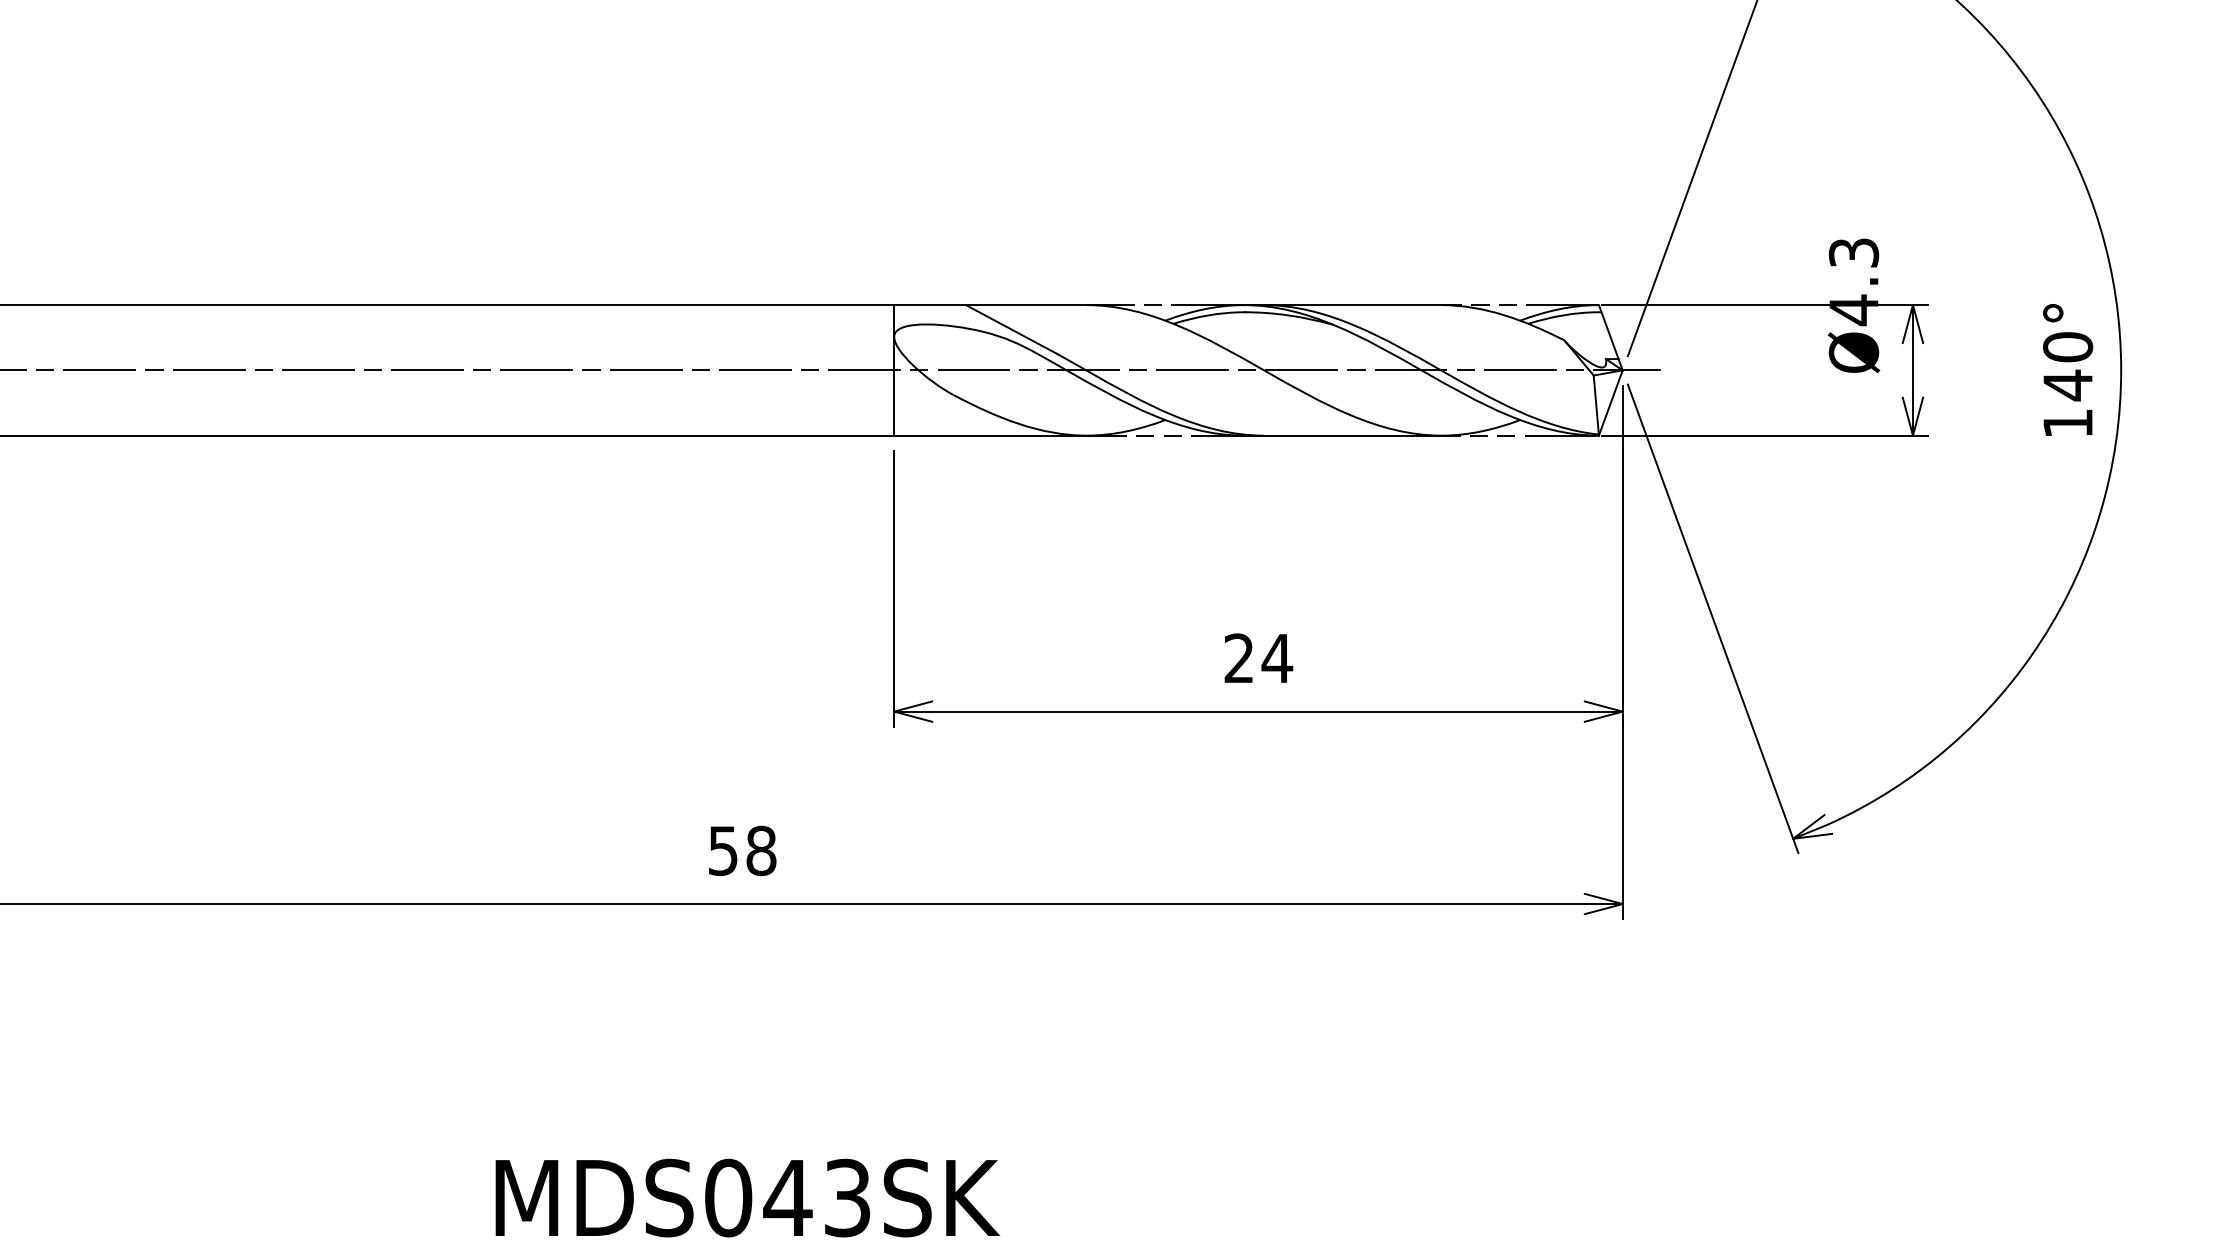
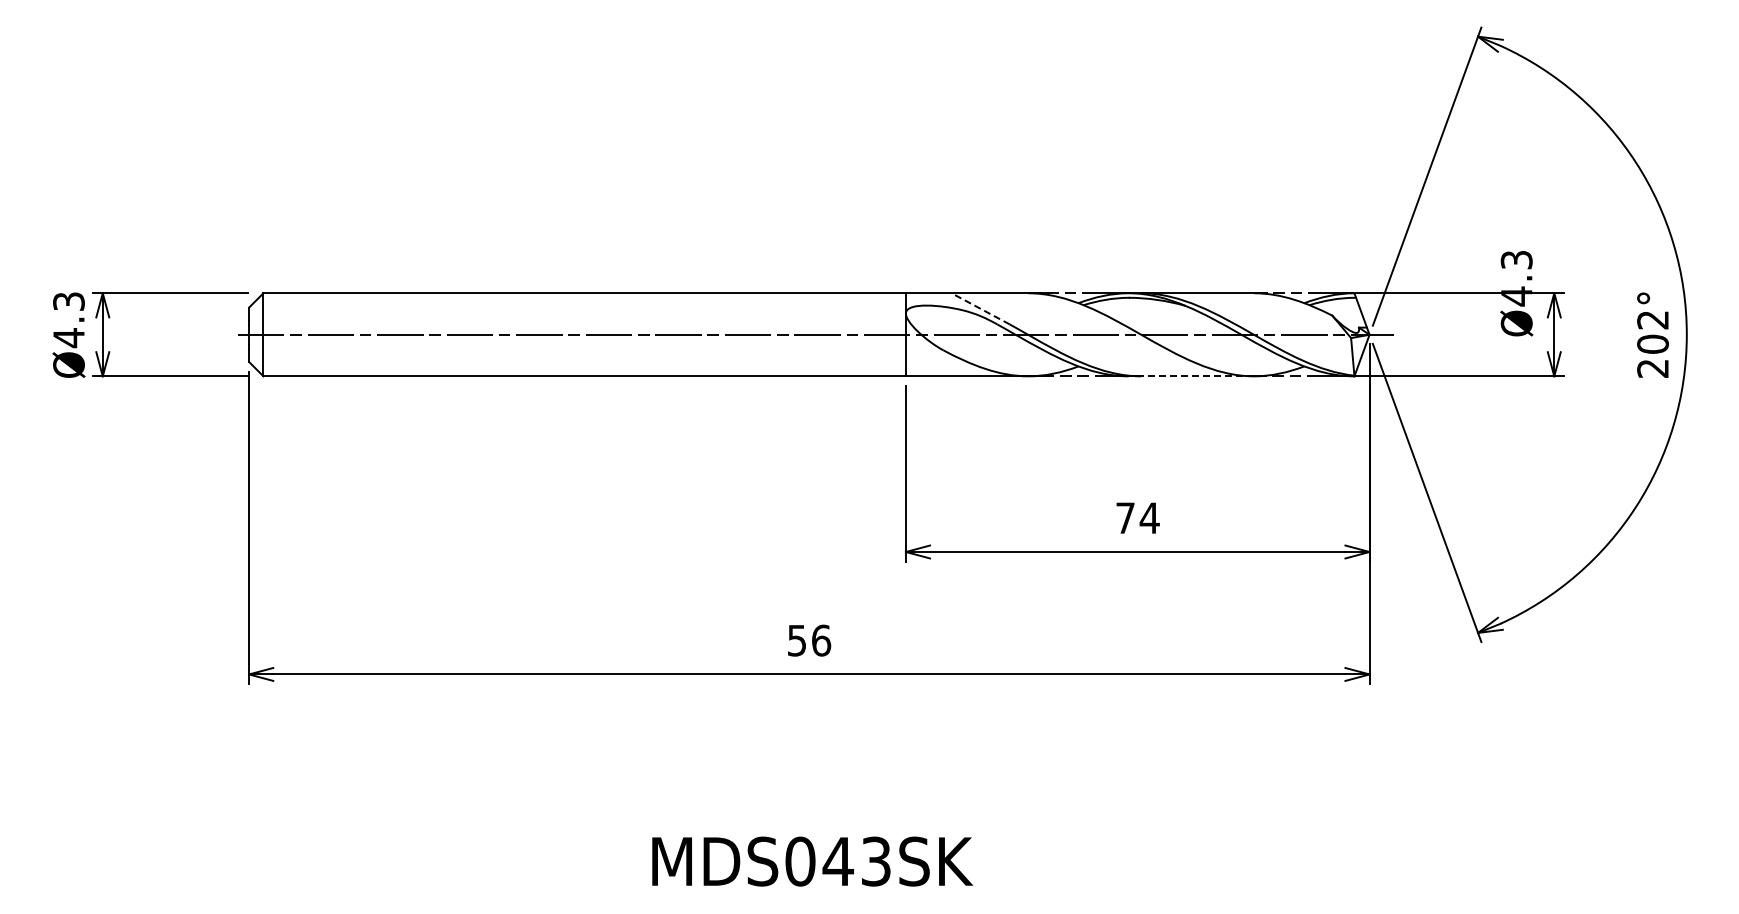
line: (1011, 329) -> (980, 308), solid -> dashed
text: (2067, 384) -> (1652, 343), 140° -> 202°
line: (1342, 435) -> (1191, 376), solid -> dashed
text: (1239, 657) -> (1125, 517), 24 -> 74
text: (761, 850) -> (821, 640), 58 -> 56

